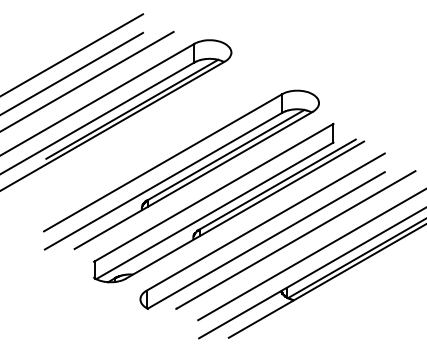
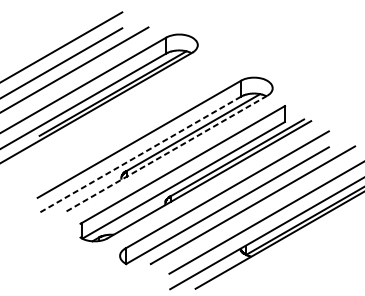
line: (193, 180) -> (165, 154), solid -> dashed
line: (163, 181) -> (139, 155), solid -> dashed

